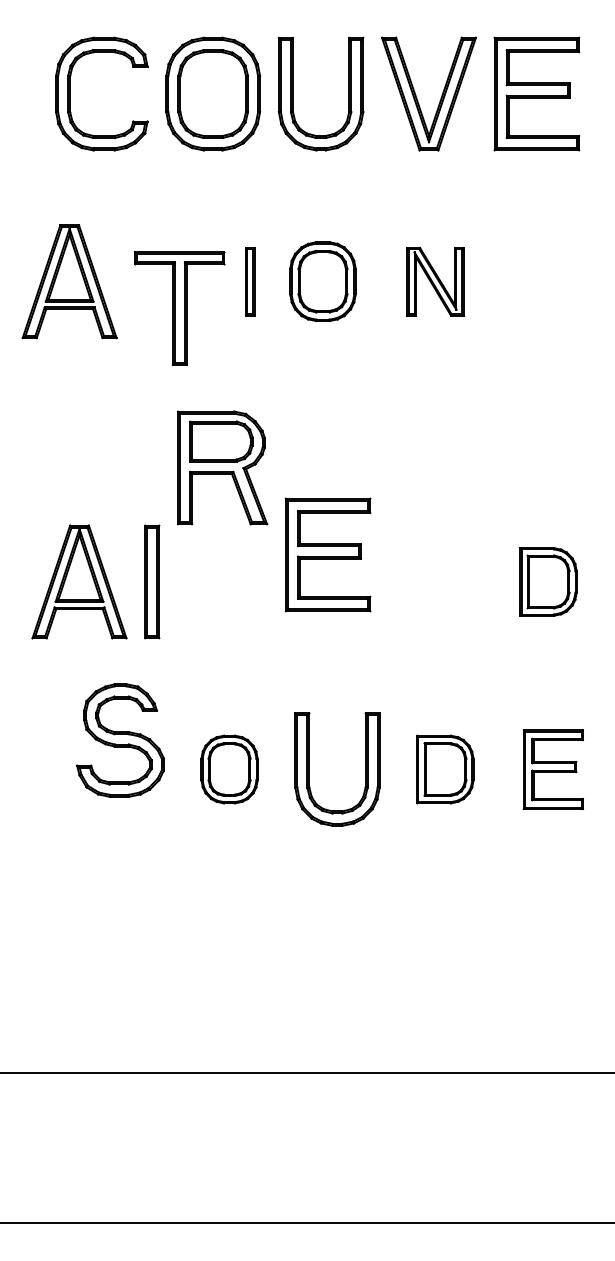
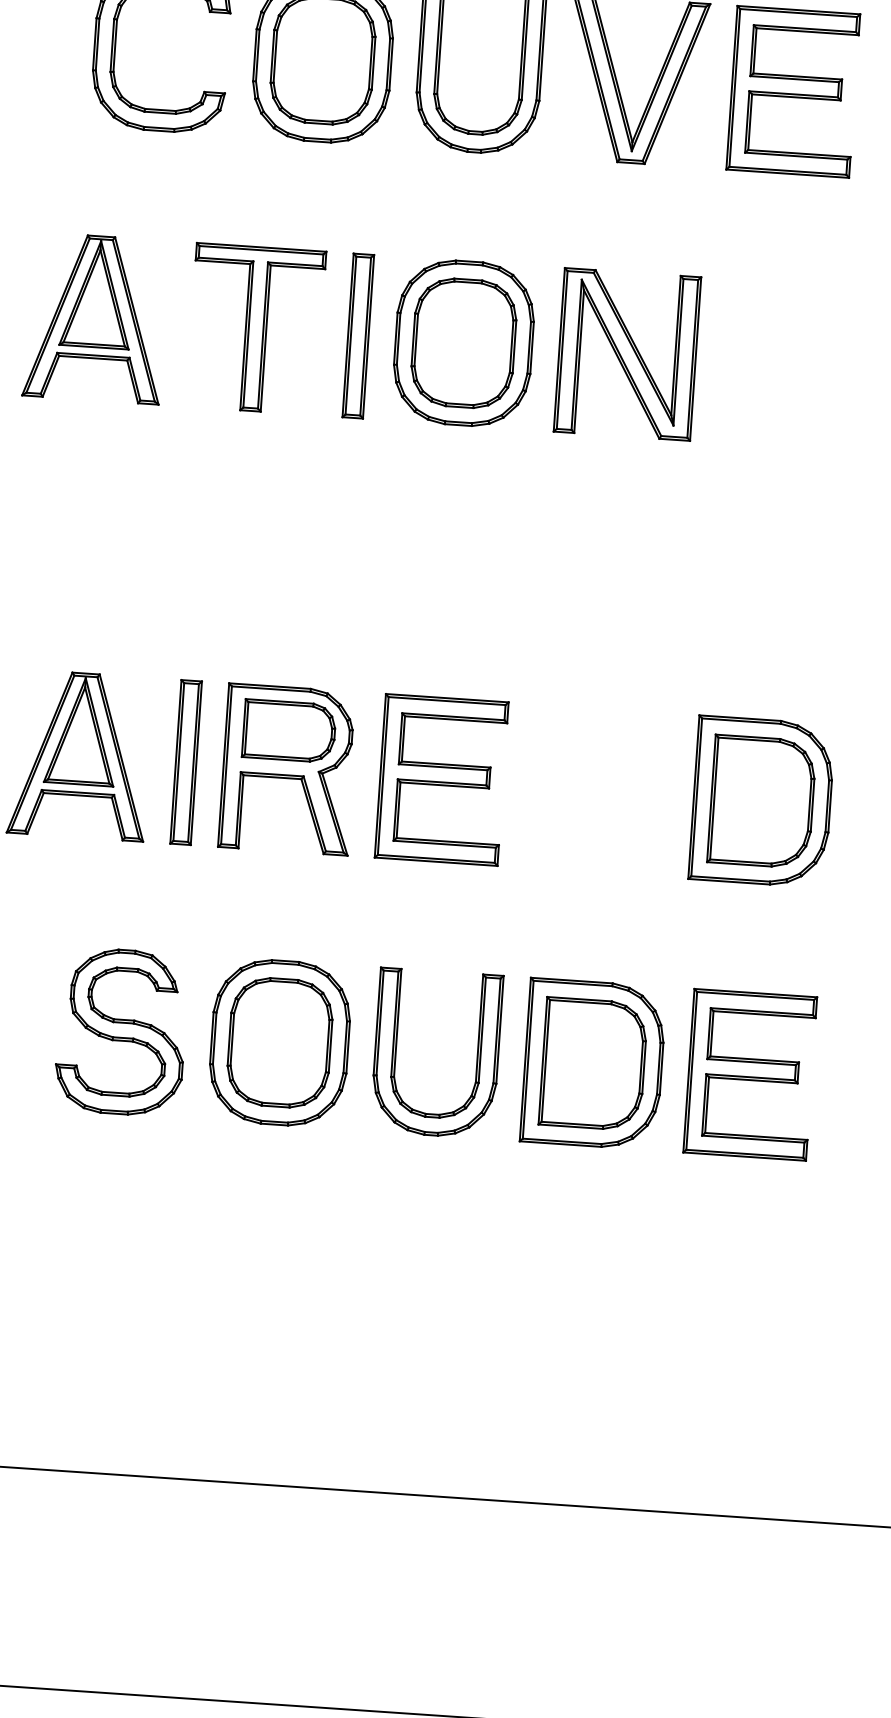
part: (250, 281) -> (358, 335), size x1.67
part: (322, 281) -> (463, 342), size x1.43
part: (435, 281) -> (627, 354), size x1.67
part: (179, 308) -> (255, 328), moved
part: (222, 467) -> (288, 768), moved
part: (327, 554) -> (440, 779), moved
part: (548, 581) -> (761, 801), size x1.67
part: (120, 740) -> (121, 1031), moved
part: (229, 769) -> (279, 1042), size x1.67
part: (445, 769) -> (593, 1064), size x1.67
part: (553, 769) -> (750, 1074), size x1.43

